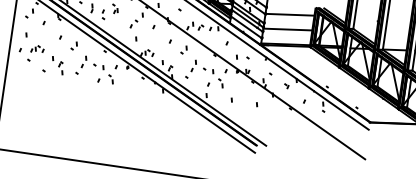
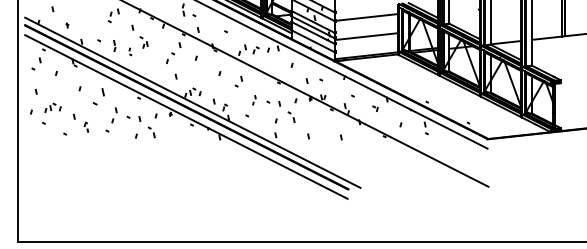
part: (103, 14) -> (130, 51), size x0.6
part: (74, 45) -> (99, 96), size x1.6
part: (194, 66) -> (254, 100), size x0.6
part: (61, 67) -> (86, 126), size x0.6

